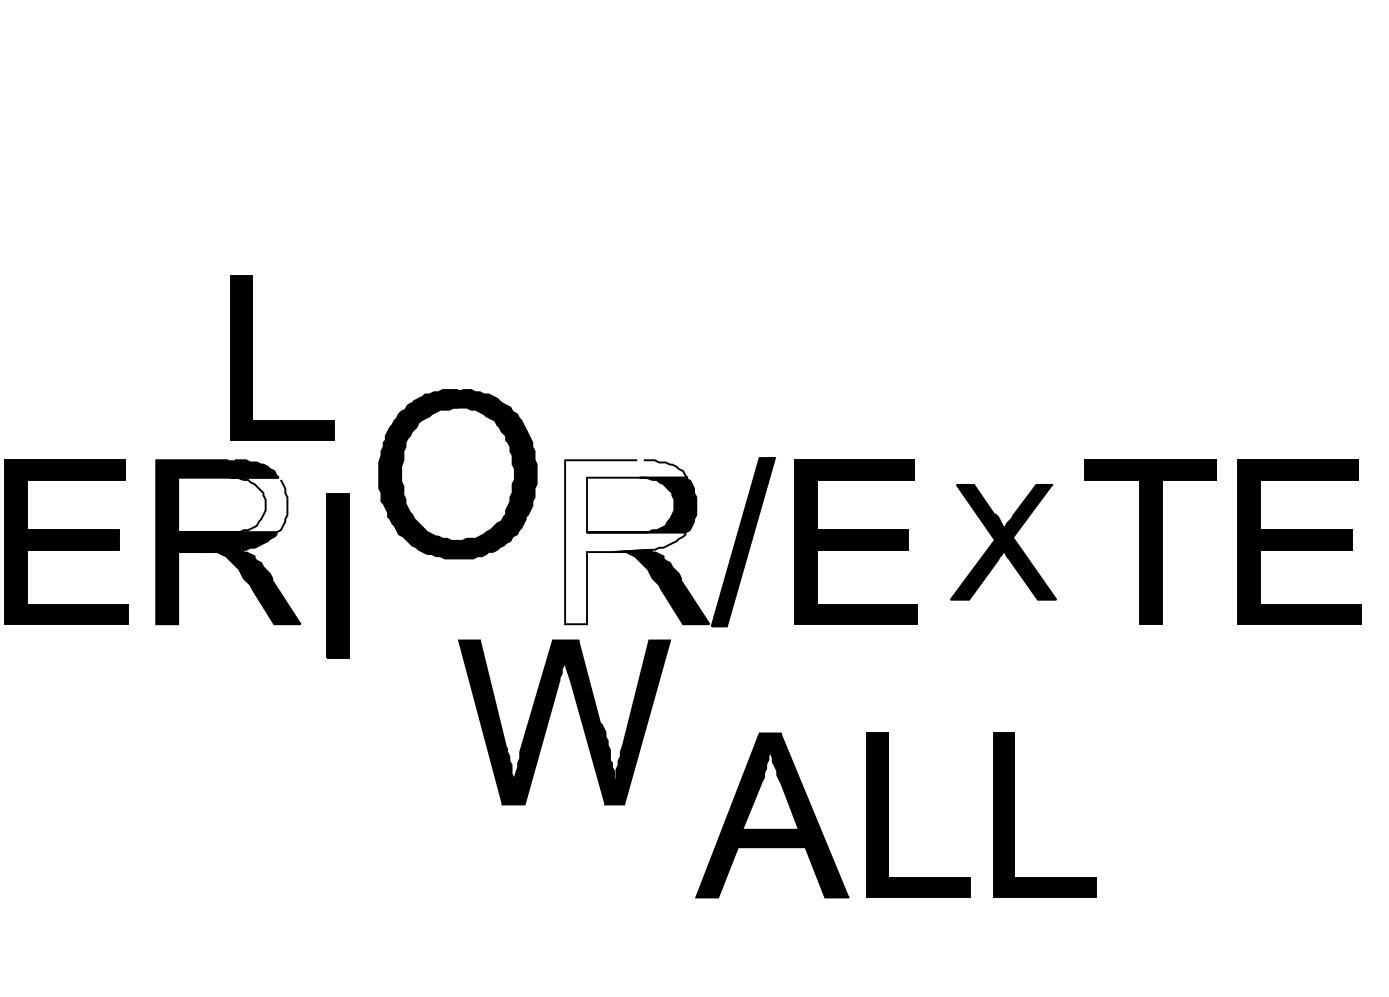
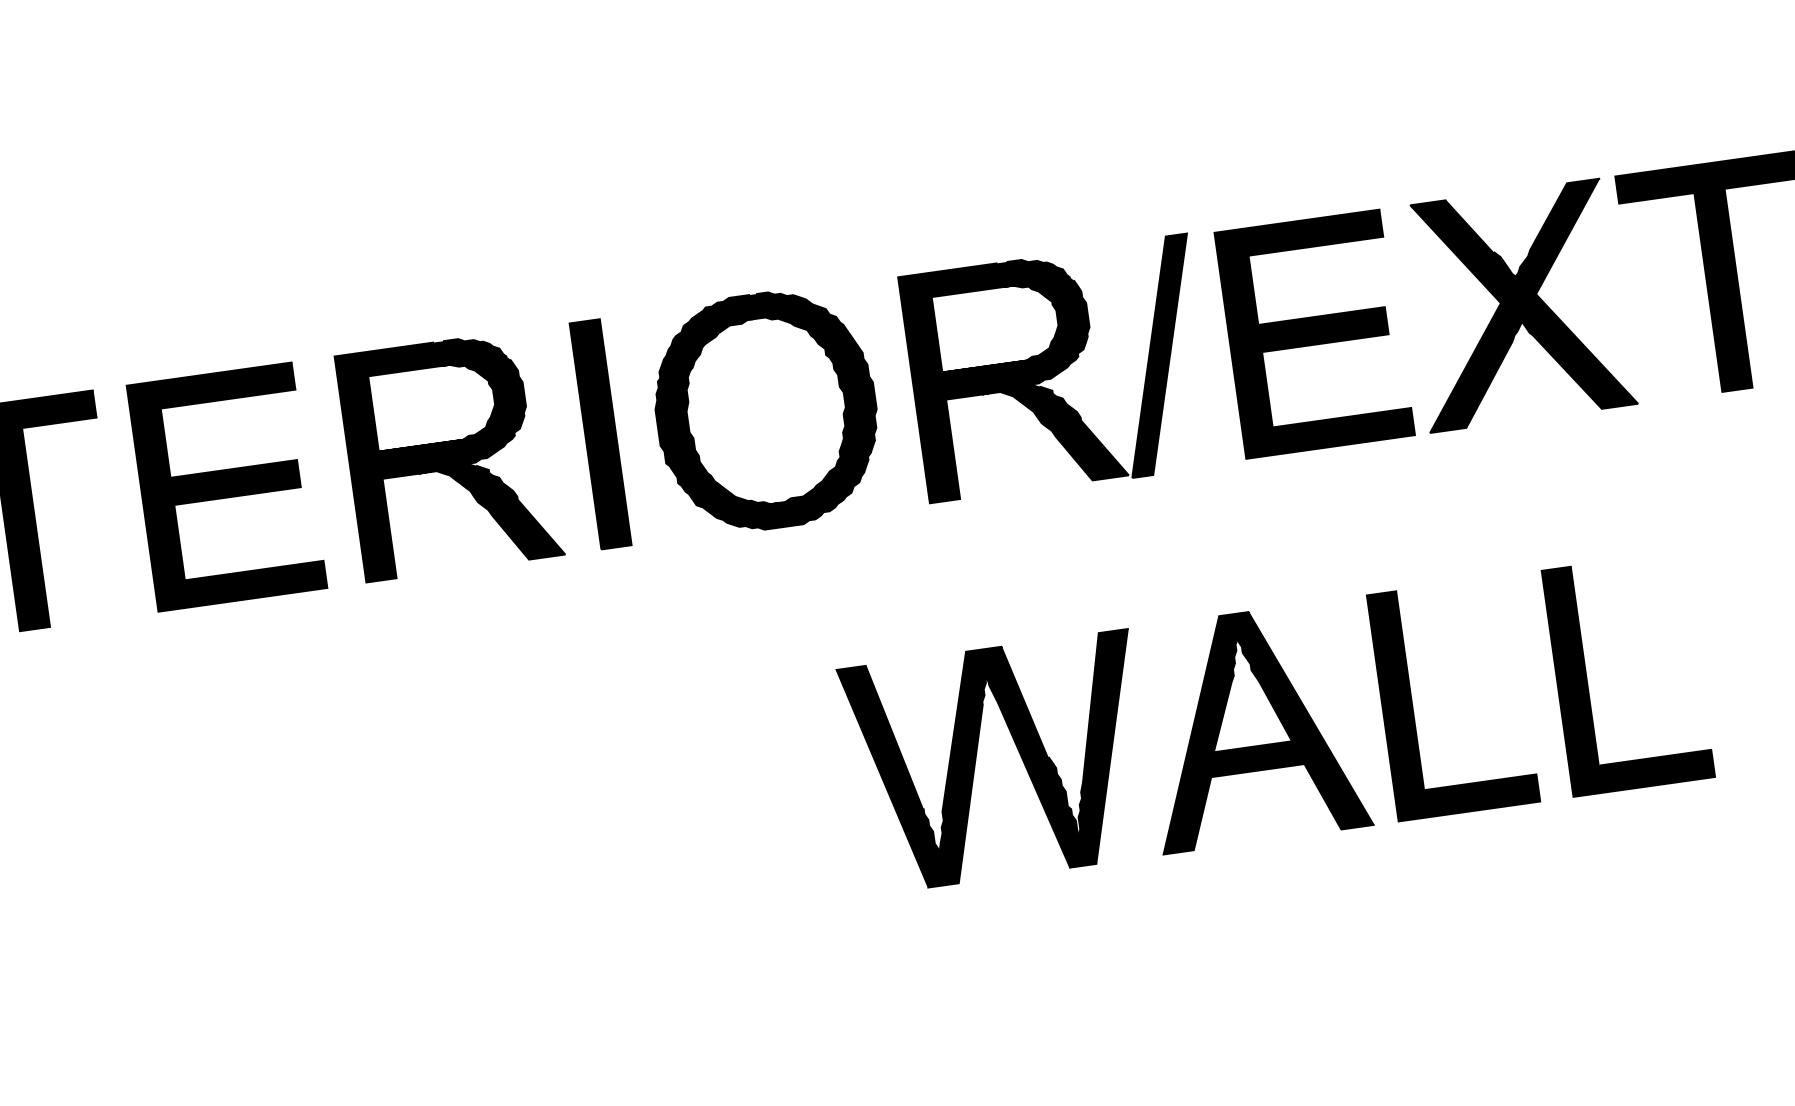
part: (252, 357) -> (447, 196), removed
part: (457, 474) -> (765, 411), moved
fill: (232, 504) -> (448, 402), added
fill: (626, 542) -> (998, 378), added
part: (1003, 542) -> (1518, 305), size x1.43
part: (337, 575) -> (600, 433), moved
part: (549, 720) -> (976, 762), moved

